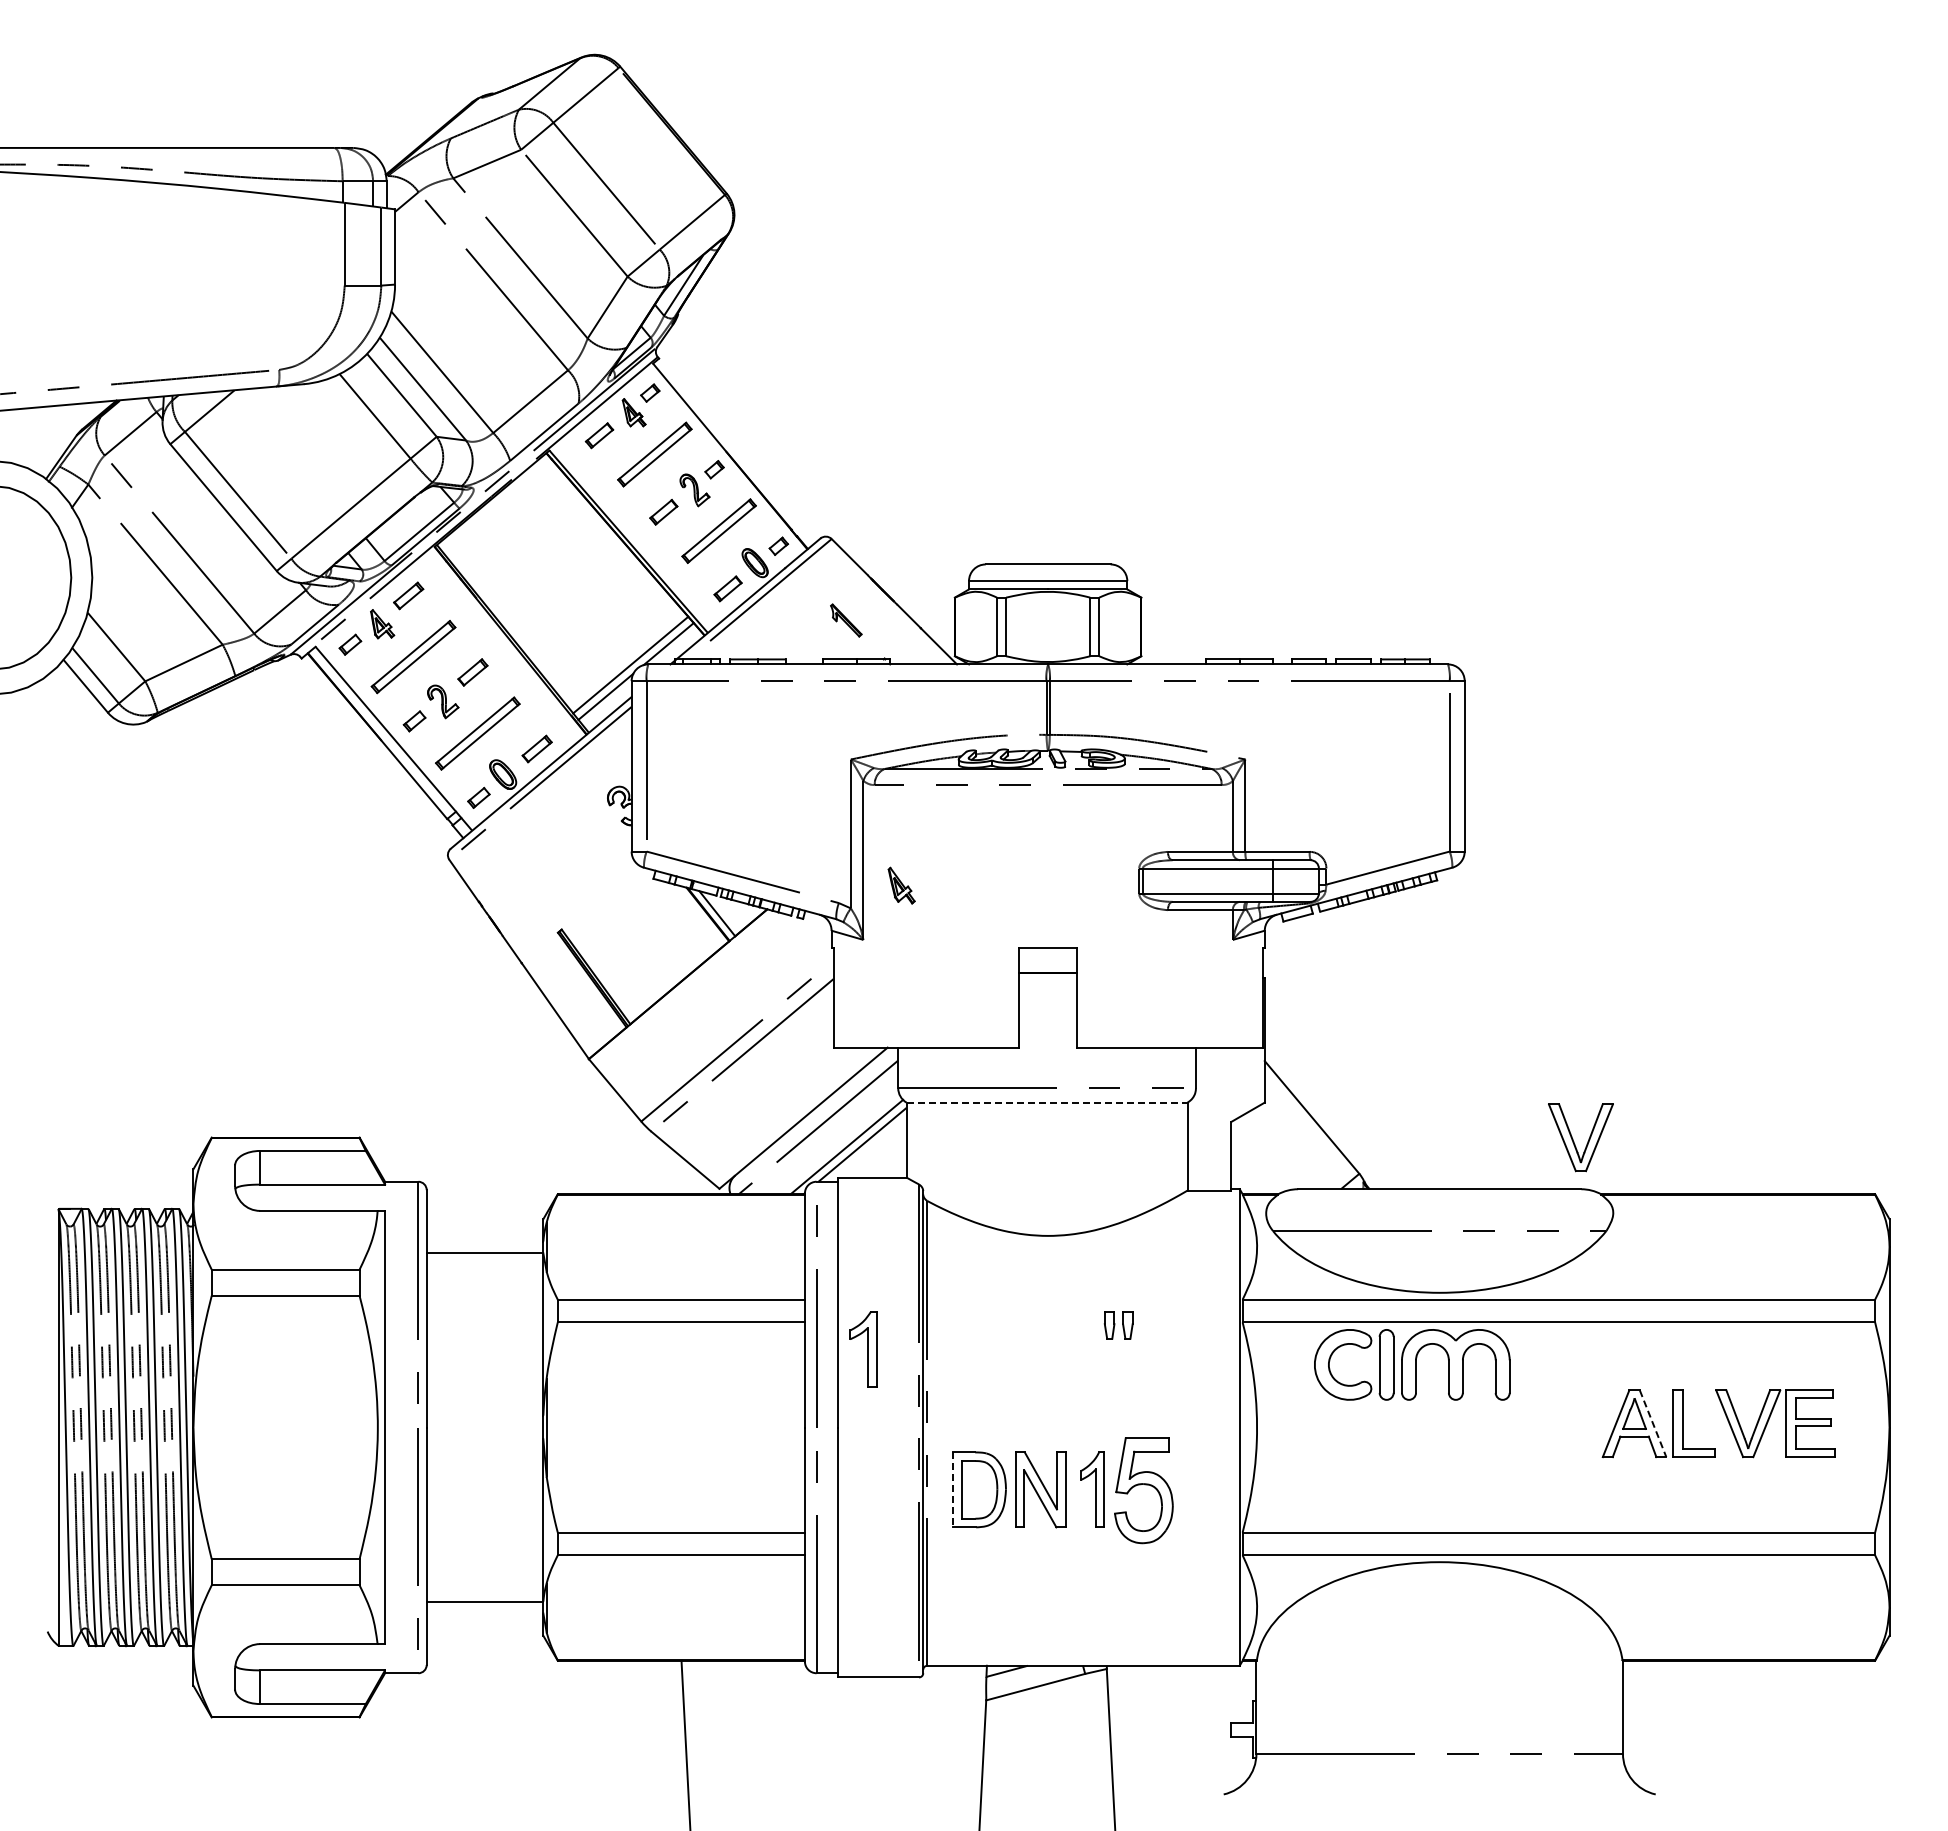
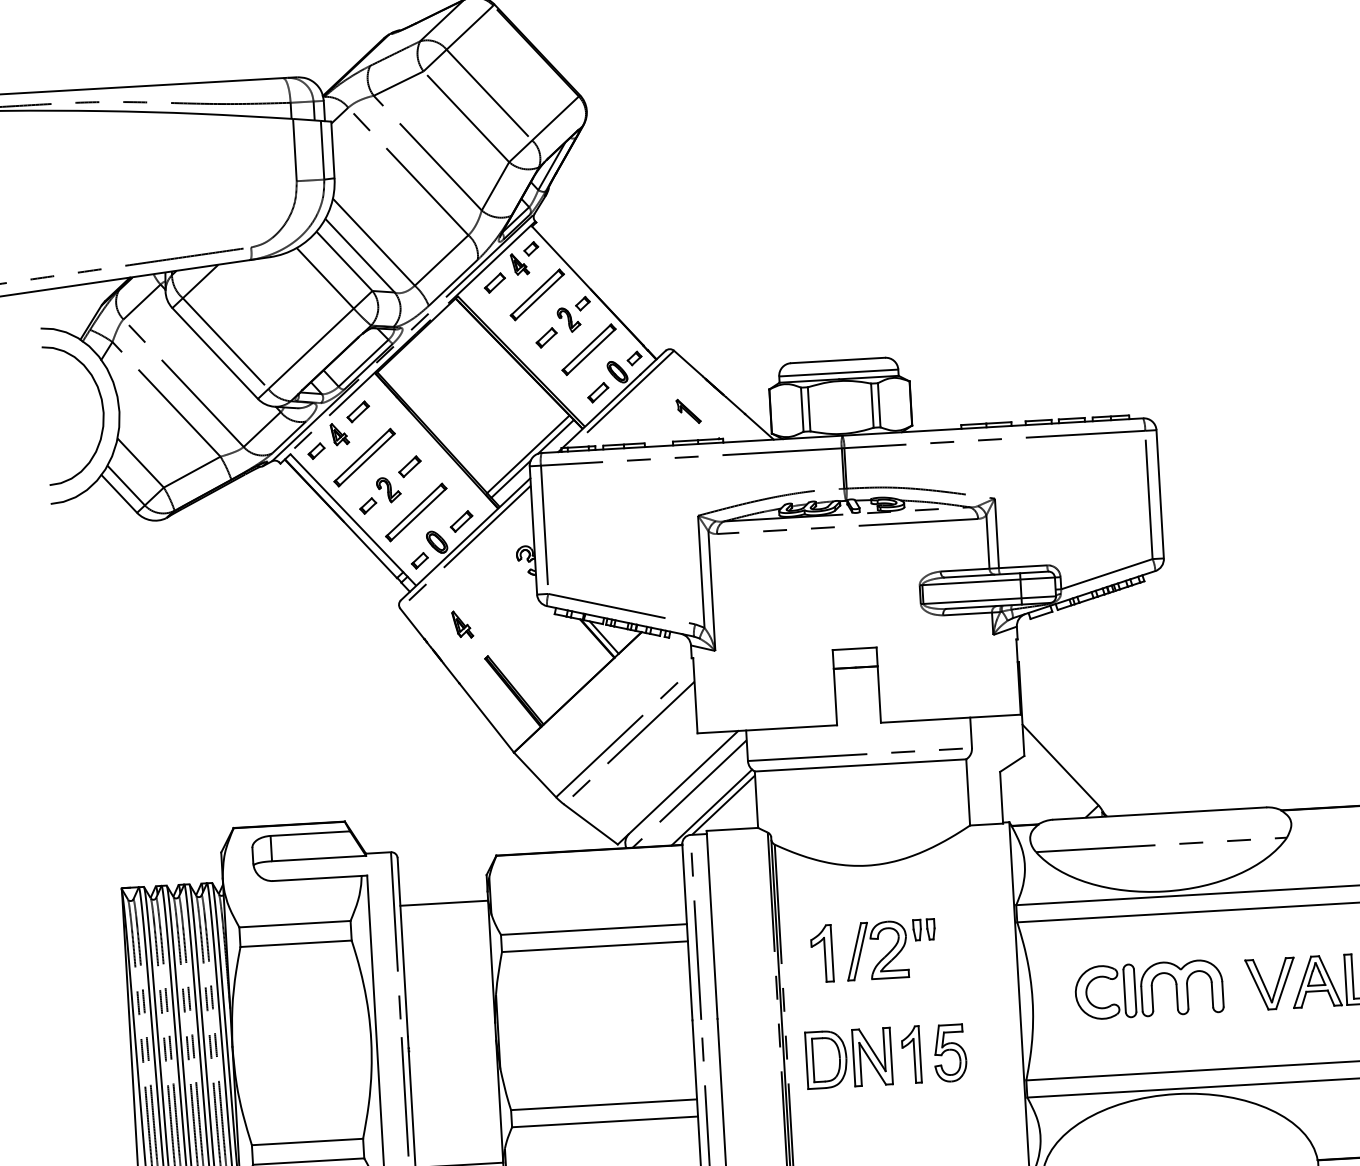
part: (901, 885) -> (462, 624), moved
line: (1047, 1102) -> (860, 765), dashed -> solid
part: (1574, 1141) -> (1266, 987), moved
part: (863, 1349) -> (821, 954), moved
part: (1061, 1359) -> (882, 958), added
part: (1412, 1364) -> (1149, 989), moved
line: (1653, 1423) -> (1330, 980), dashed -> solid
line: (953, 1490) -> (806, 1061), dashed -> solid
part: (1143, 1490) -> (949, 1053), size x0.71

